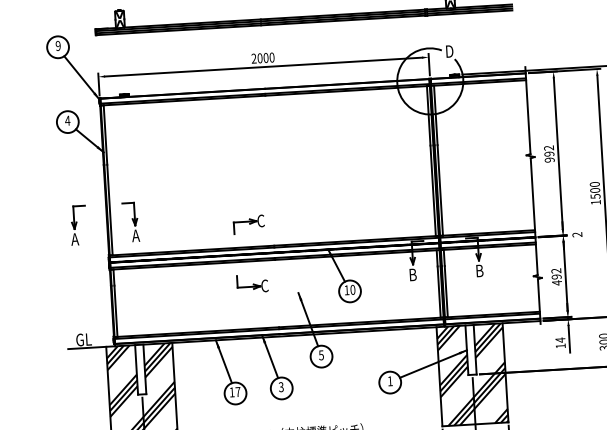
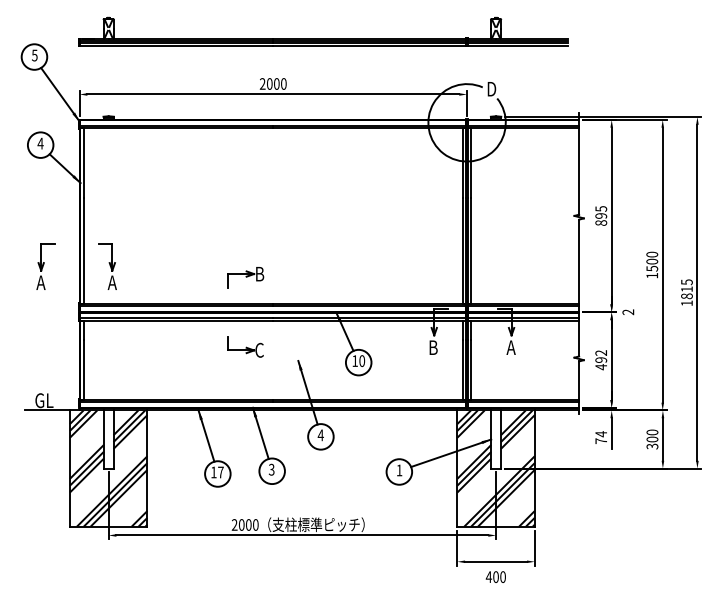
text: (58, 45) -> (34, 55), 9 -> 5
text: (549, 153) -> (601, 215), 992 -> 895
text: (260, 220) -> (259, 273), C -> B
text: (478, 270) -> (510, 347), B -> A
text: (560, 345) -> (600, 440), 14 -> 74
text: (321, 355) -> (320, 435), 5 -> 4

